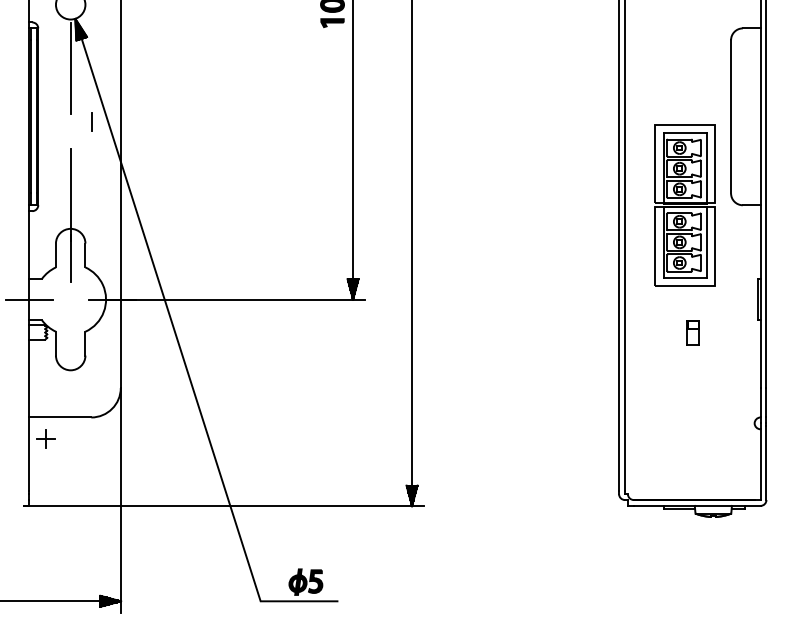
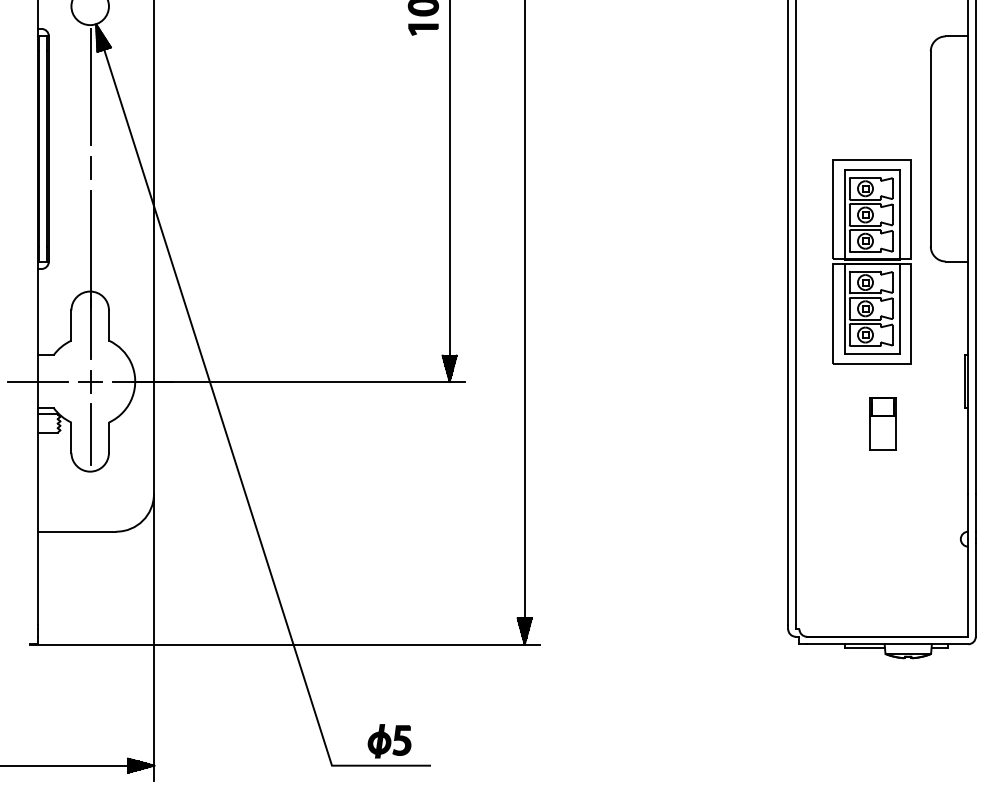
line: (92, 121) -> (90, 167), moved
part: (693, 332) -> (882, 423), size x1.67
line: (70, 341) -> (90, 434), added
part: (45, 438) -> (90, 381), moved

